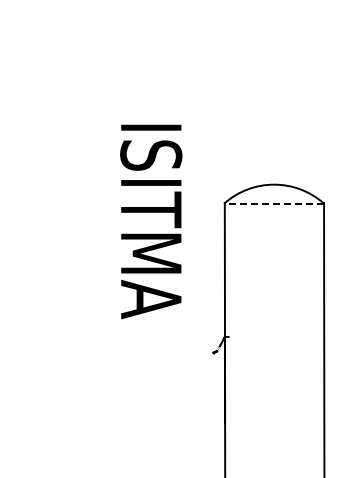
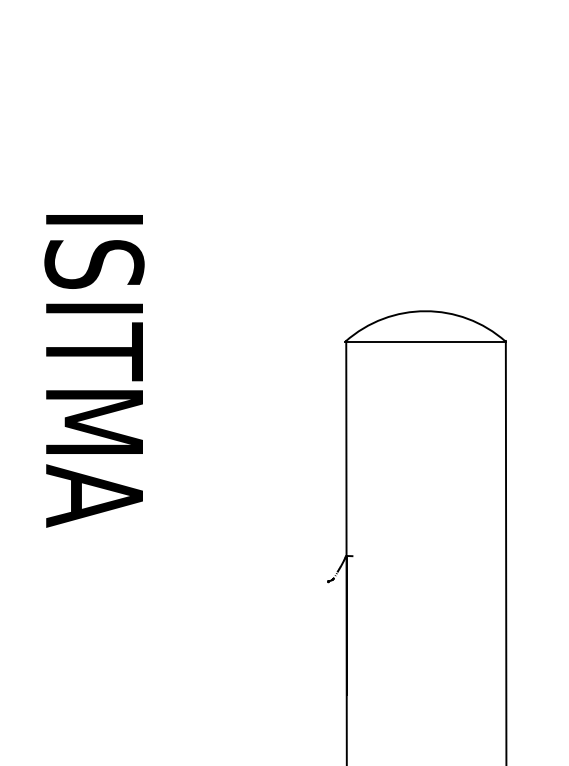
line: (274, 203) -> (426, 341), dashed -> solid
text: (151, 221) -> (94, 370), moved

